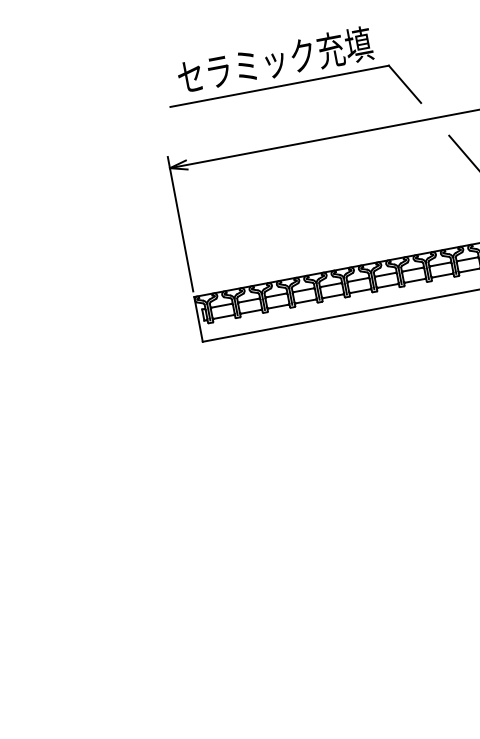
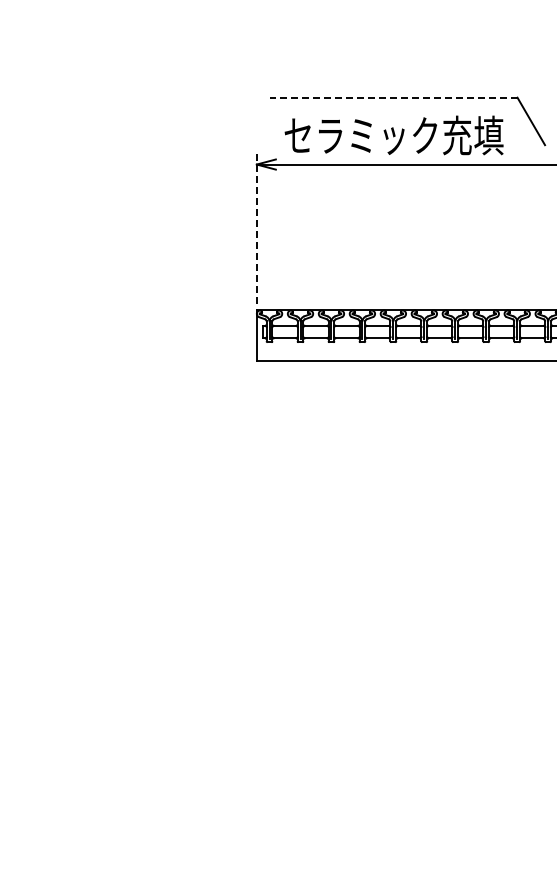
text: (274, 60) -> (393, 135), moved
line: (279, 86) -> (393, 97), solid -> dashed
line: (180, 223) -> (256, 227), solid -> dashed

